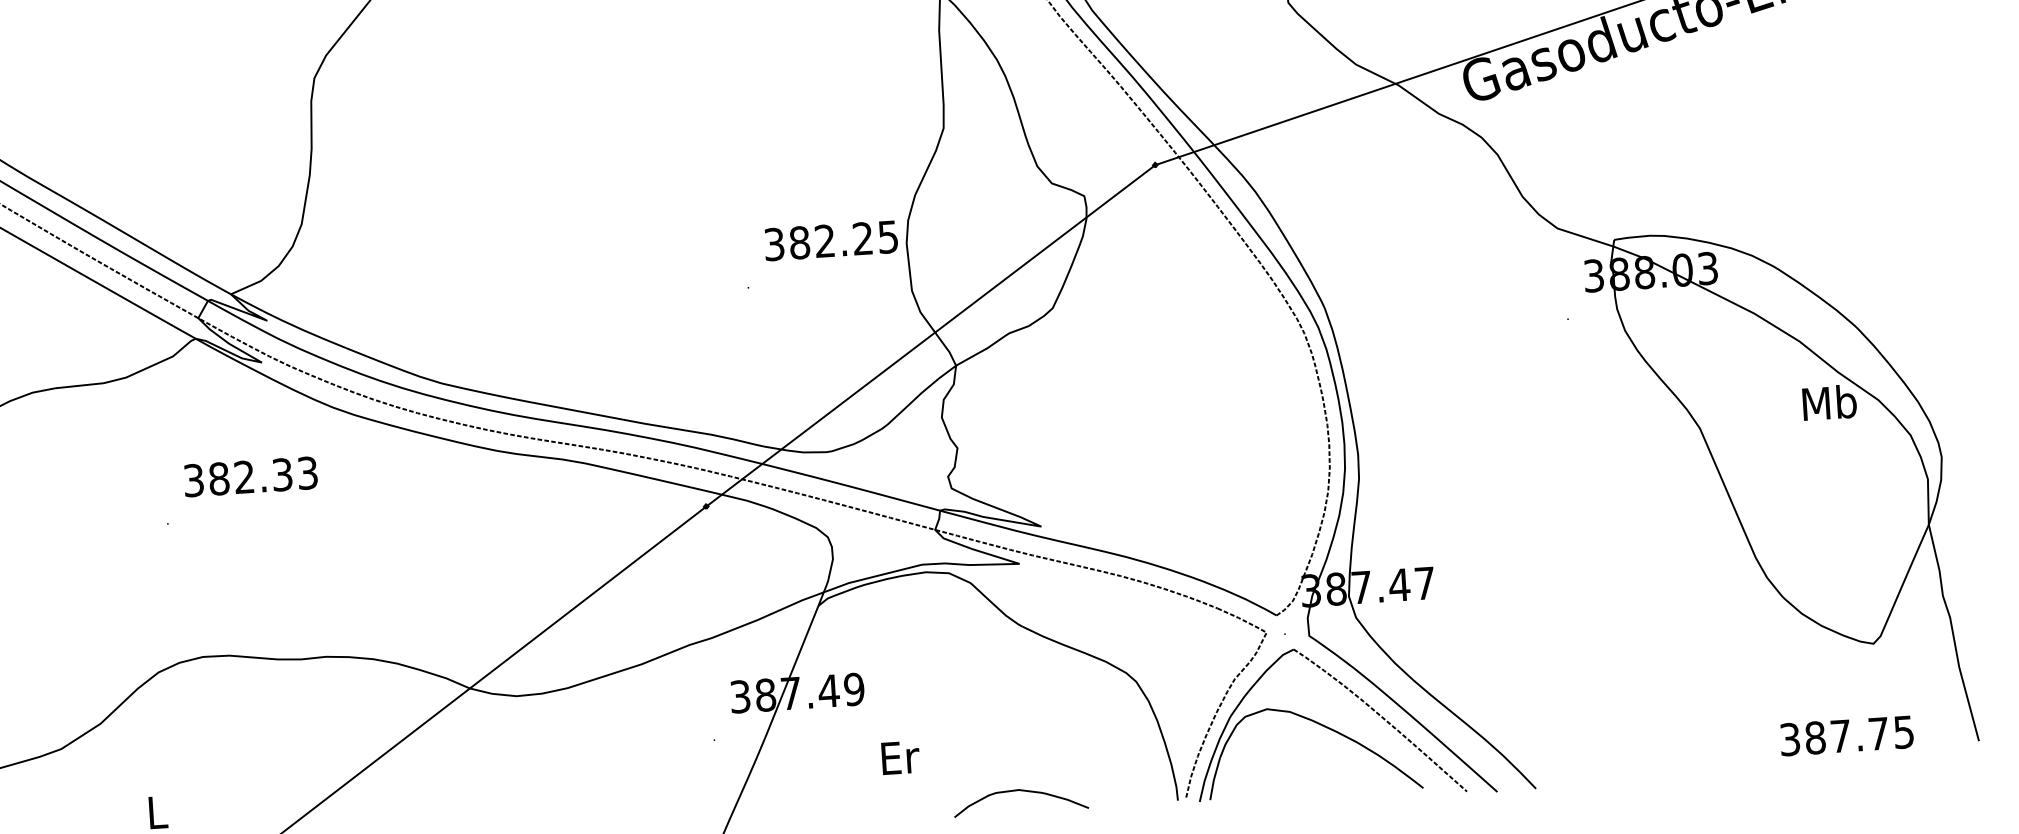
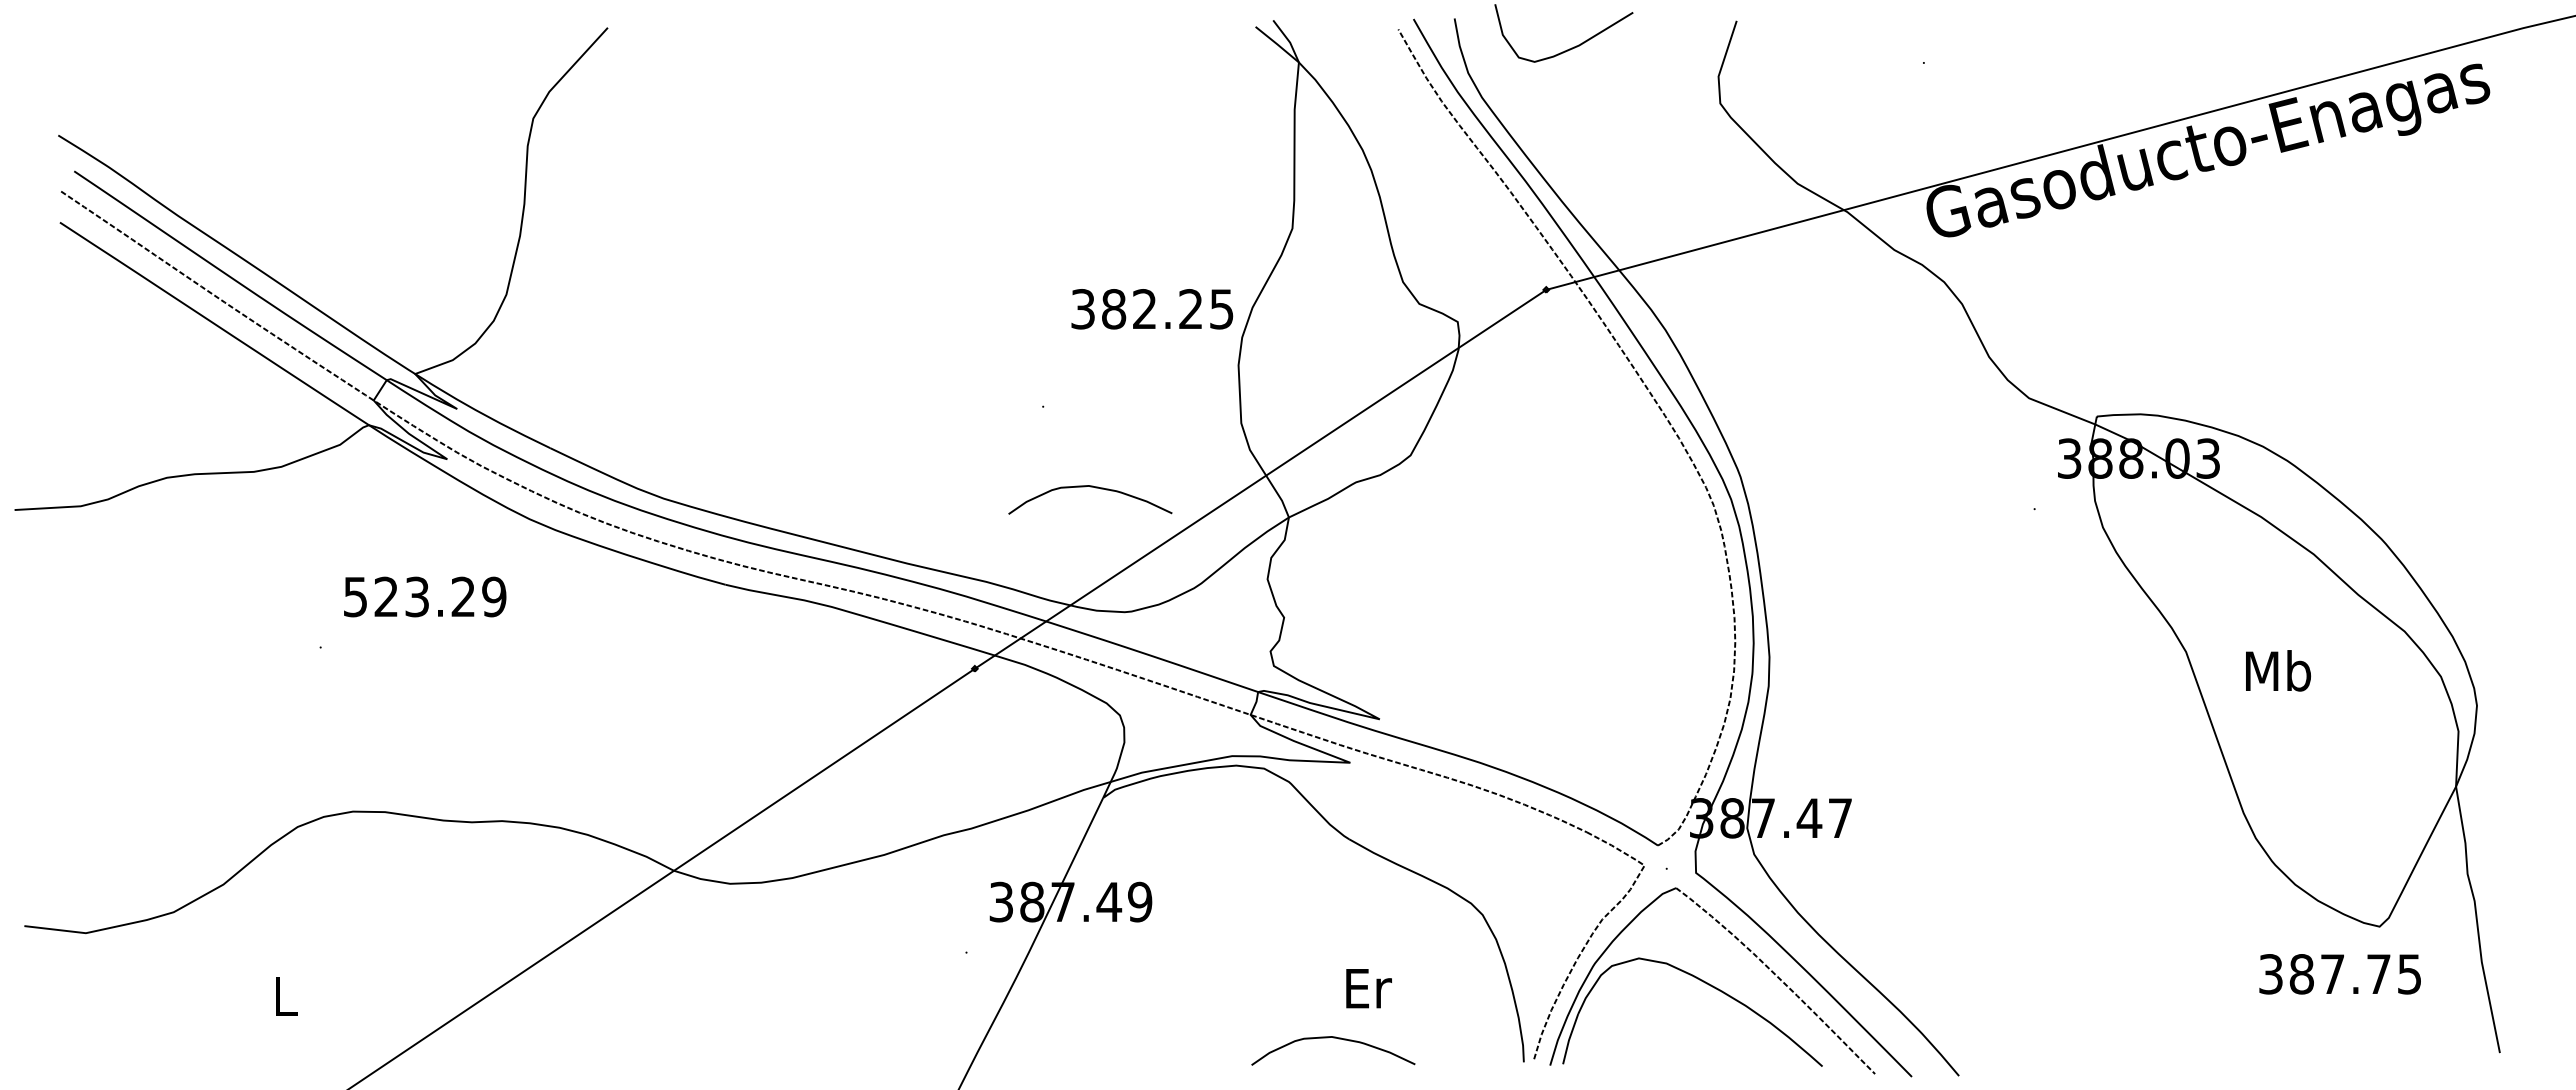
text: (831, 241) -> (1152, 309), moved
curve: (791, 351) -> (1090, 487), added
text: (1829, 402) -> (2278, 670), moved
text: (251, 476) -> (425, 596), 382.33 -> 523.29
text: (1846, 736) -> (2339, 974), moved
text: (900, 757) -> (1368, 988), moved

